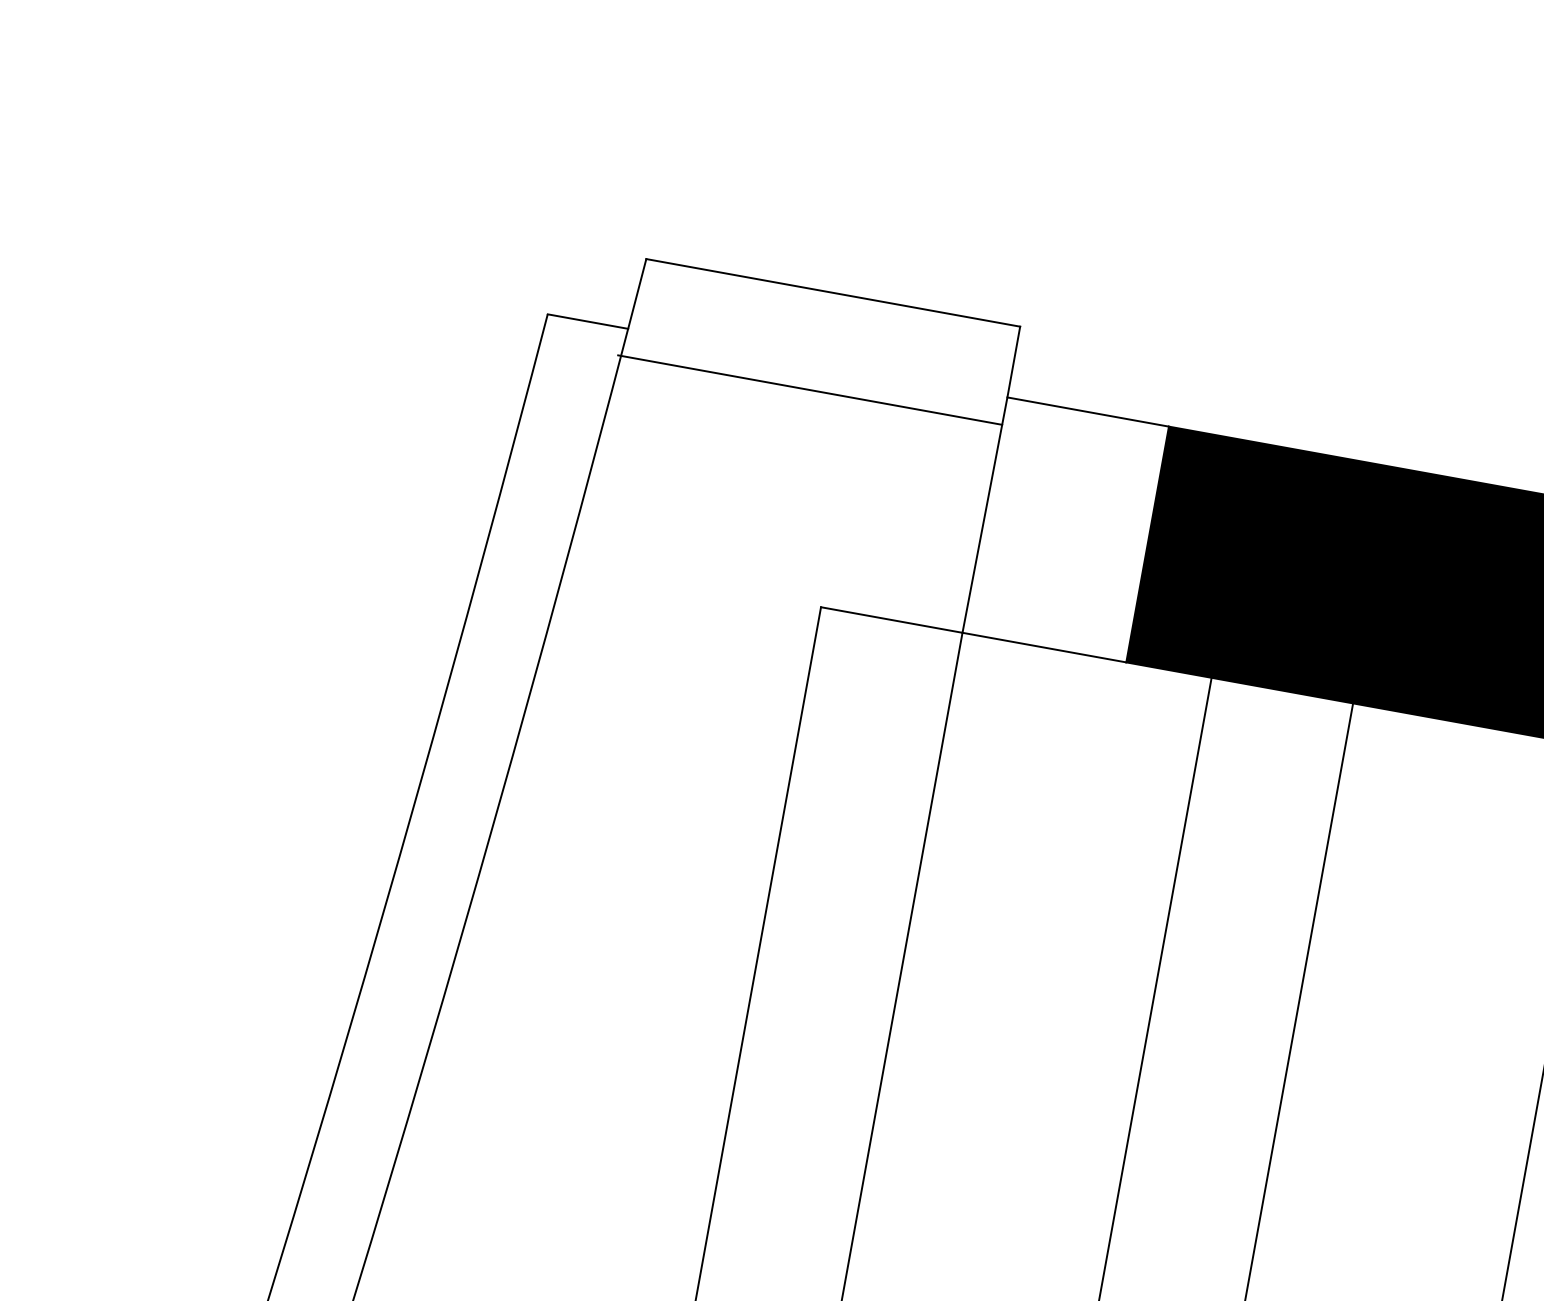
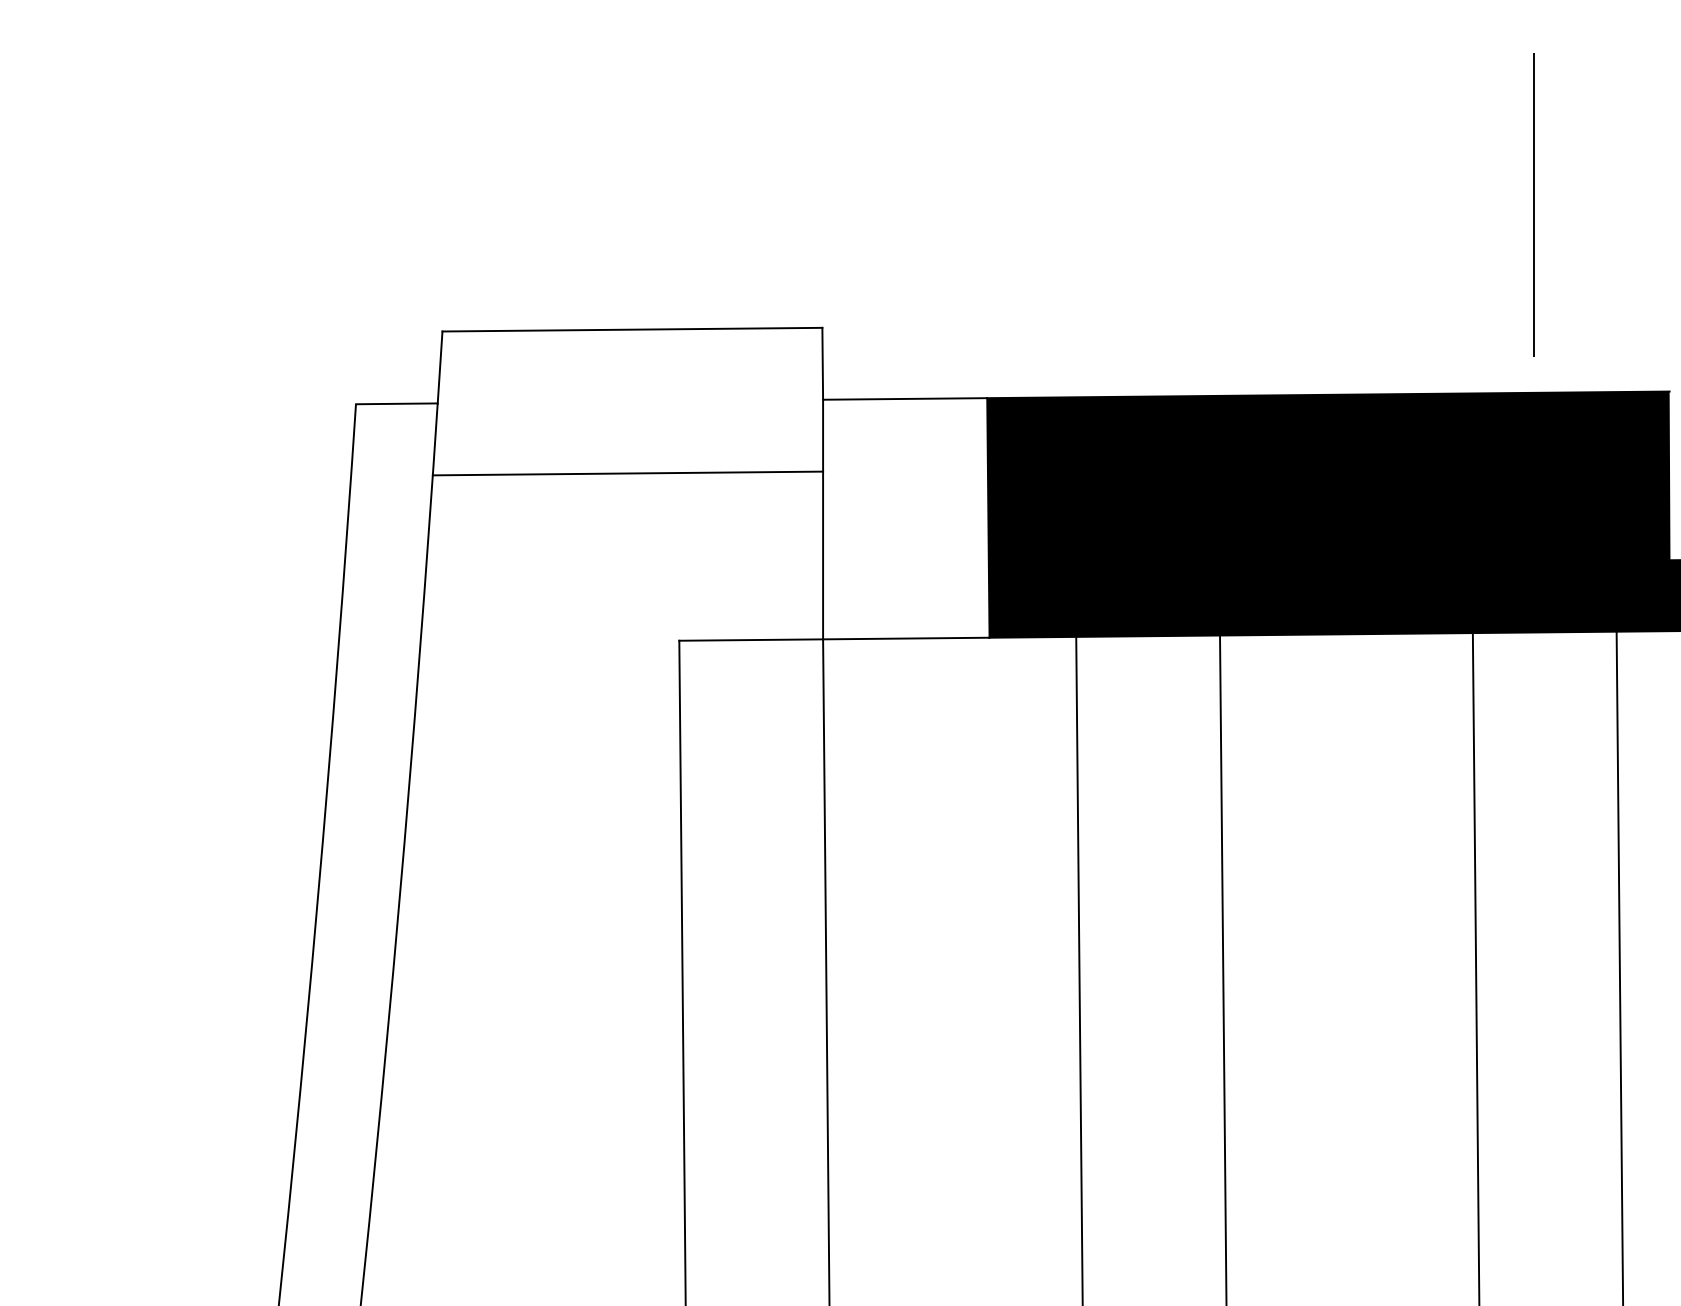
line: (809, 390) -> (627, 473), moved

